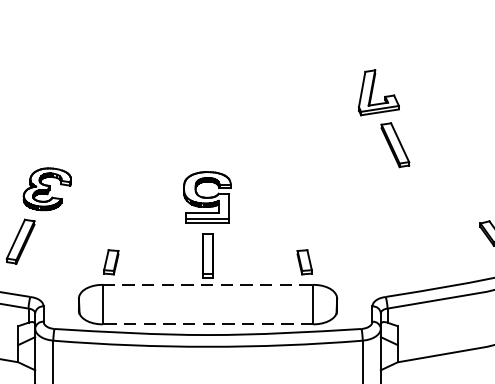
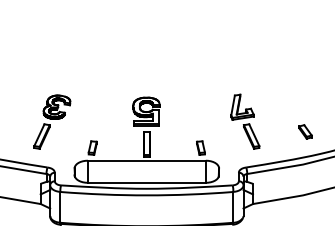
part: (384, 118) -> (245, 121), moved
line: (207, 284) -> (146, 160), dashed -> solid
line: (207, 323) -> (146, 182), dashed -> solid

